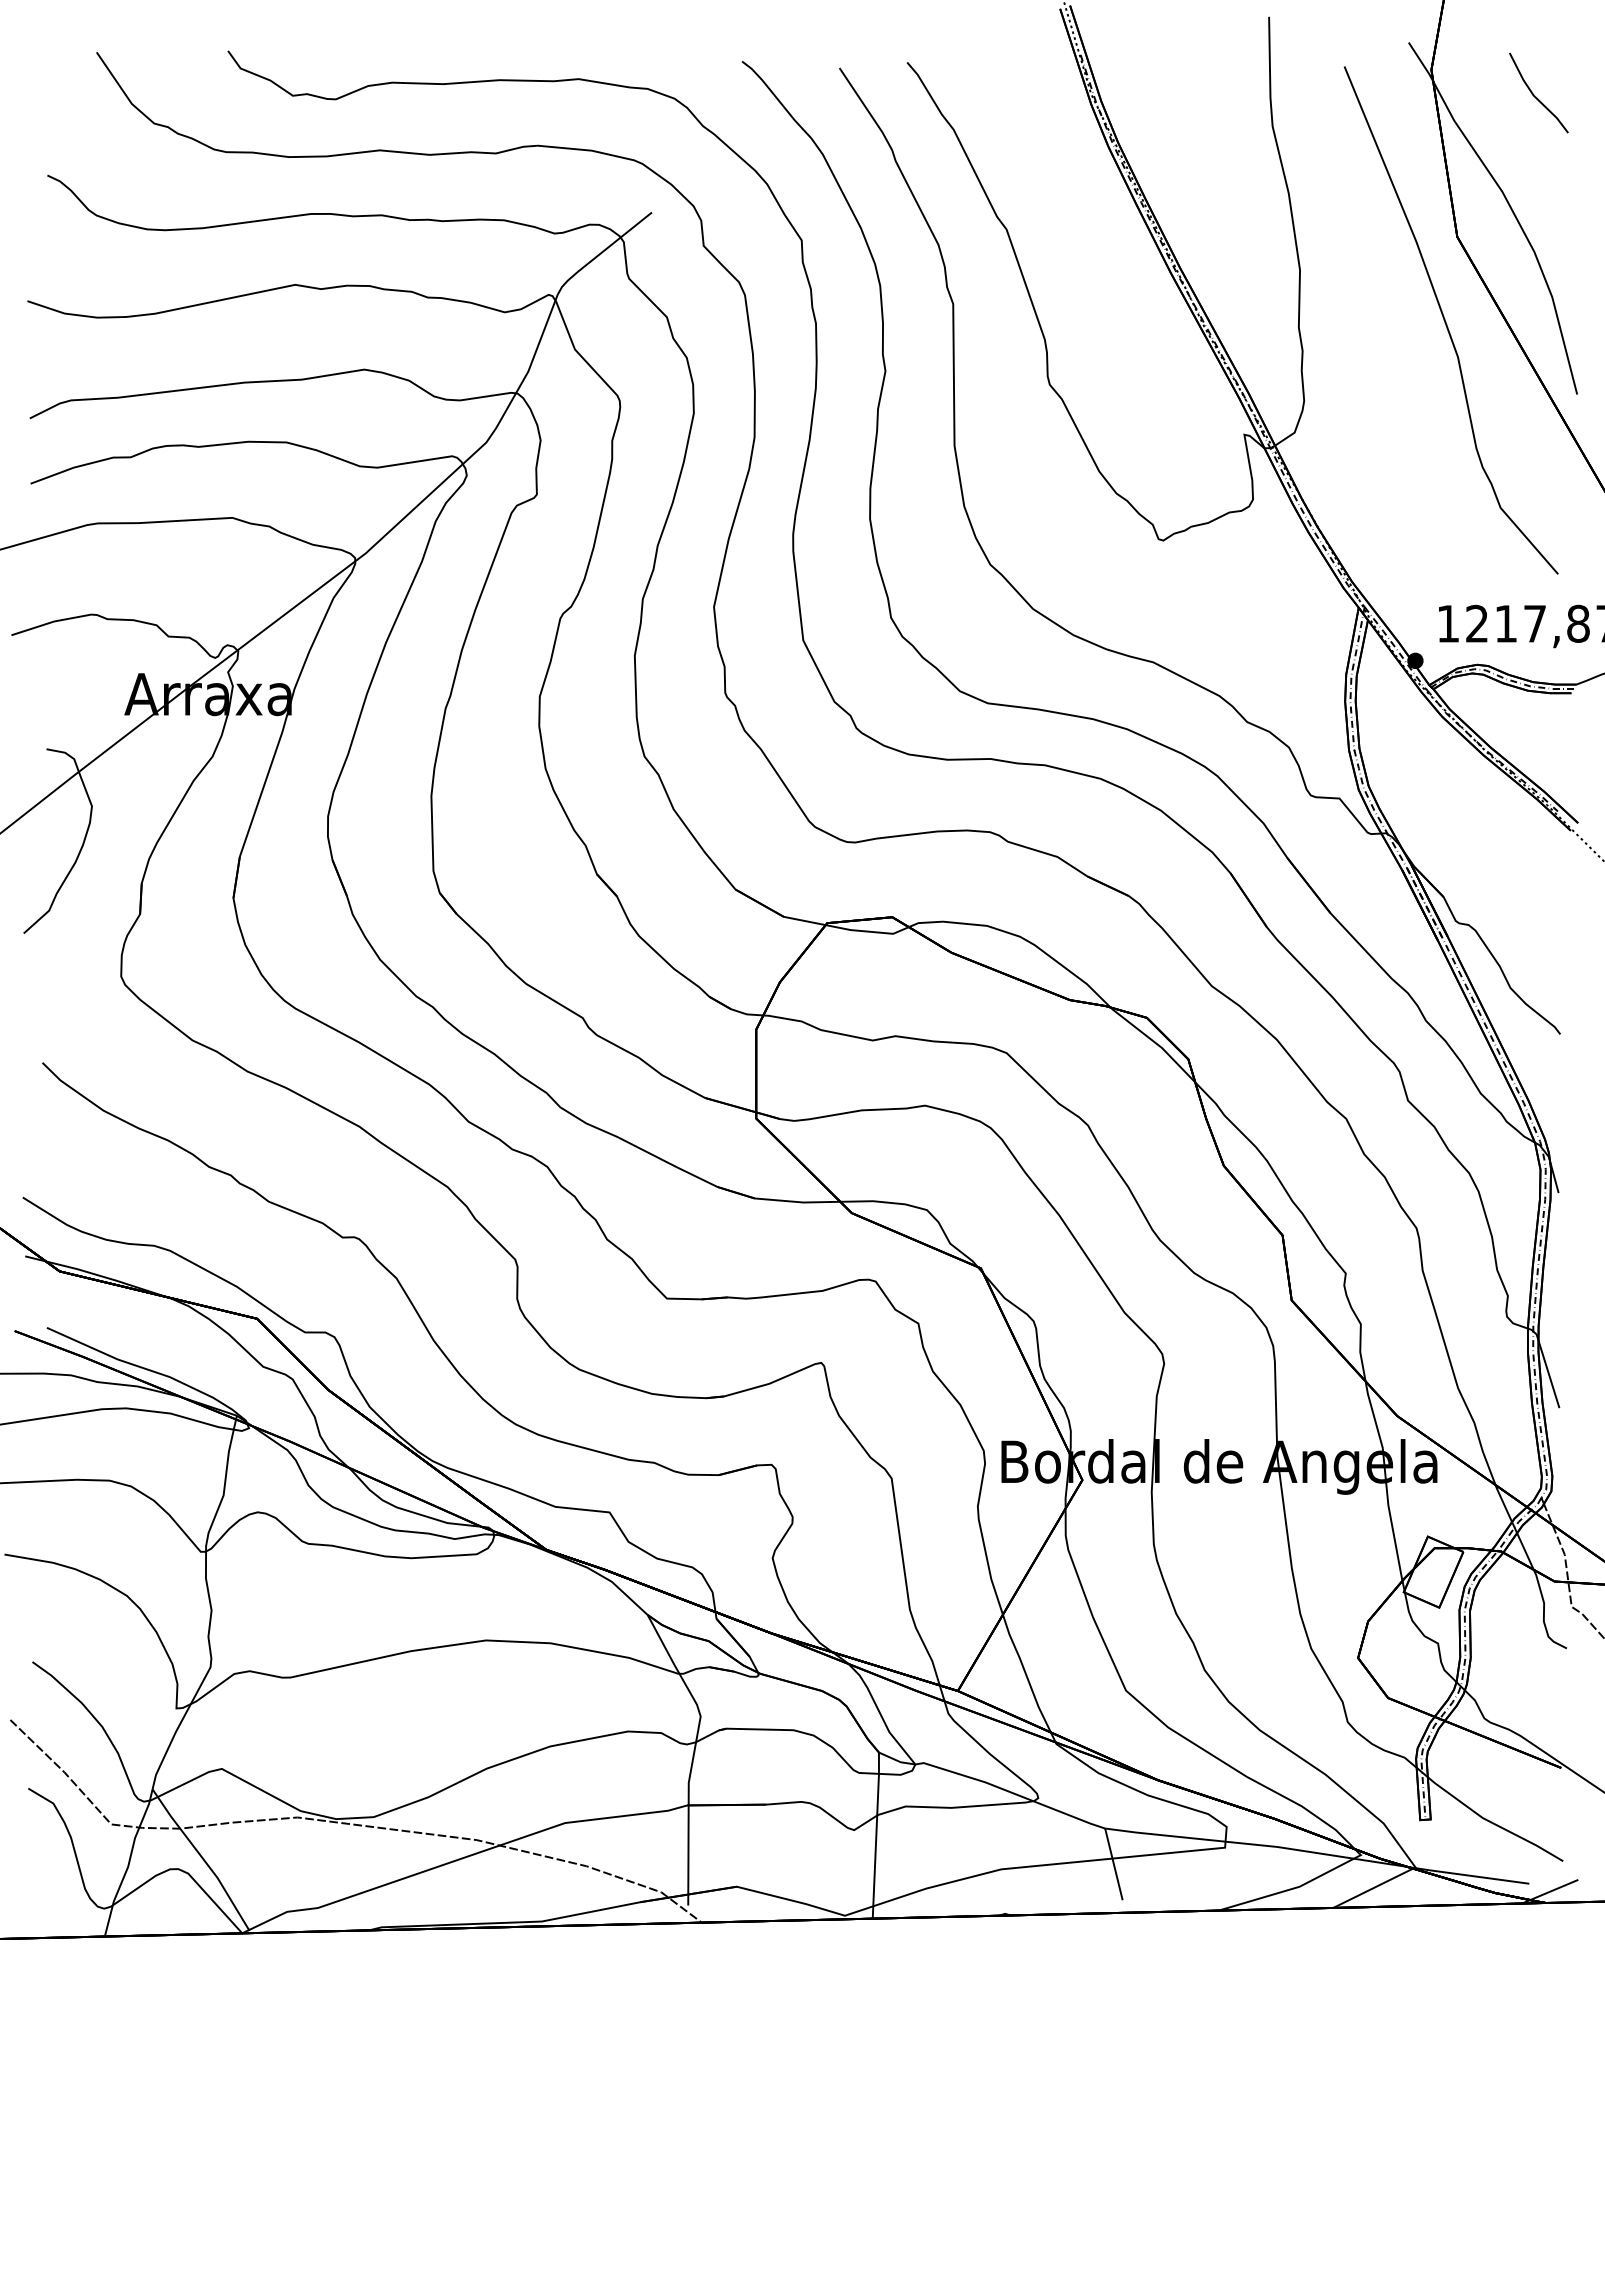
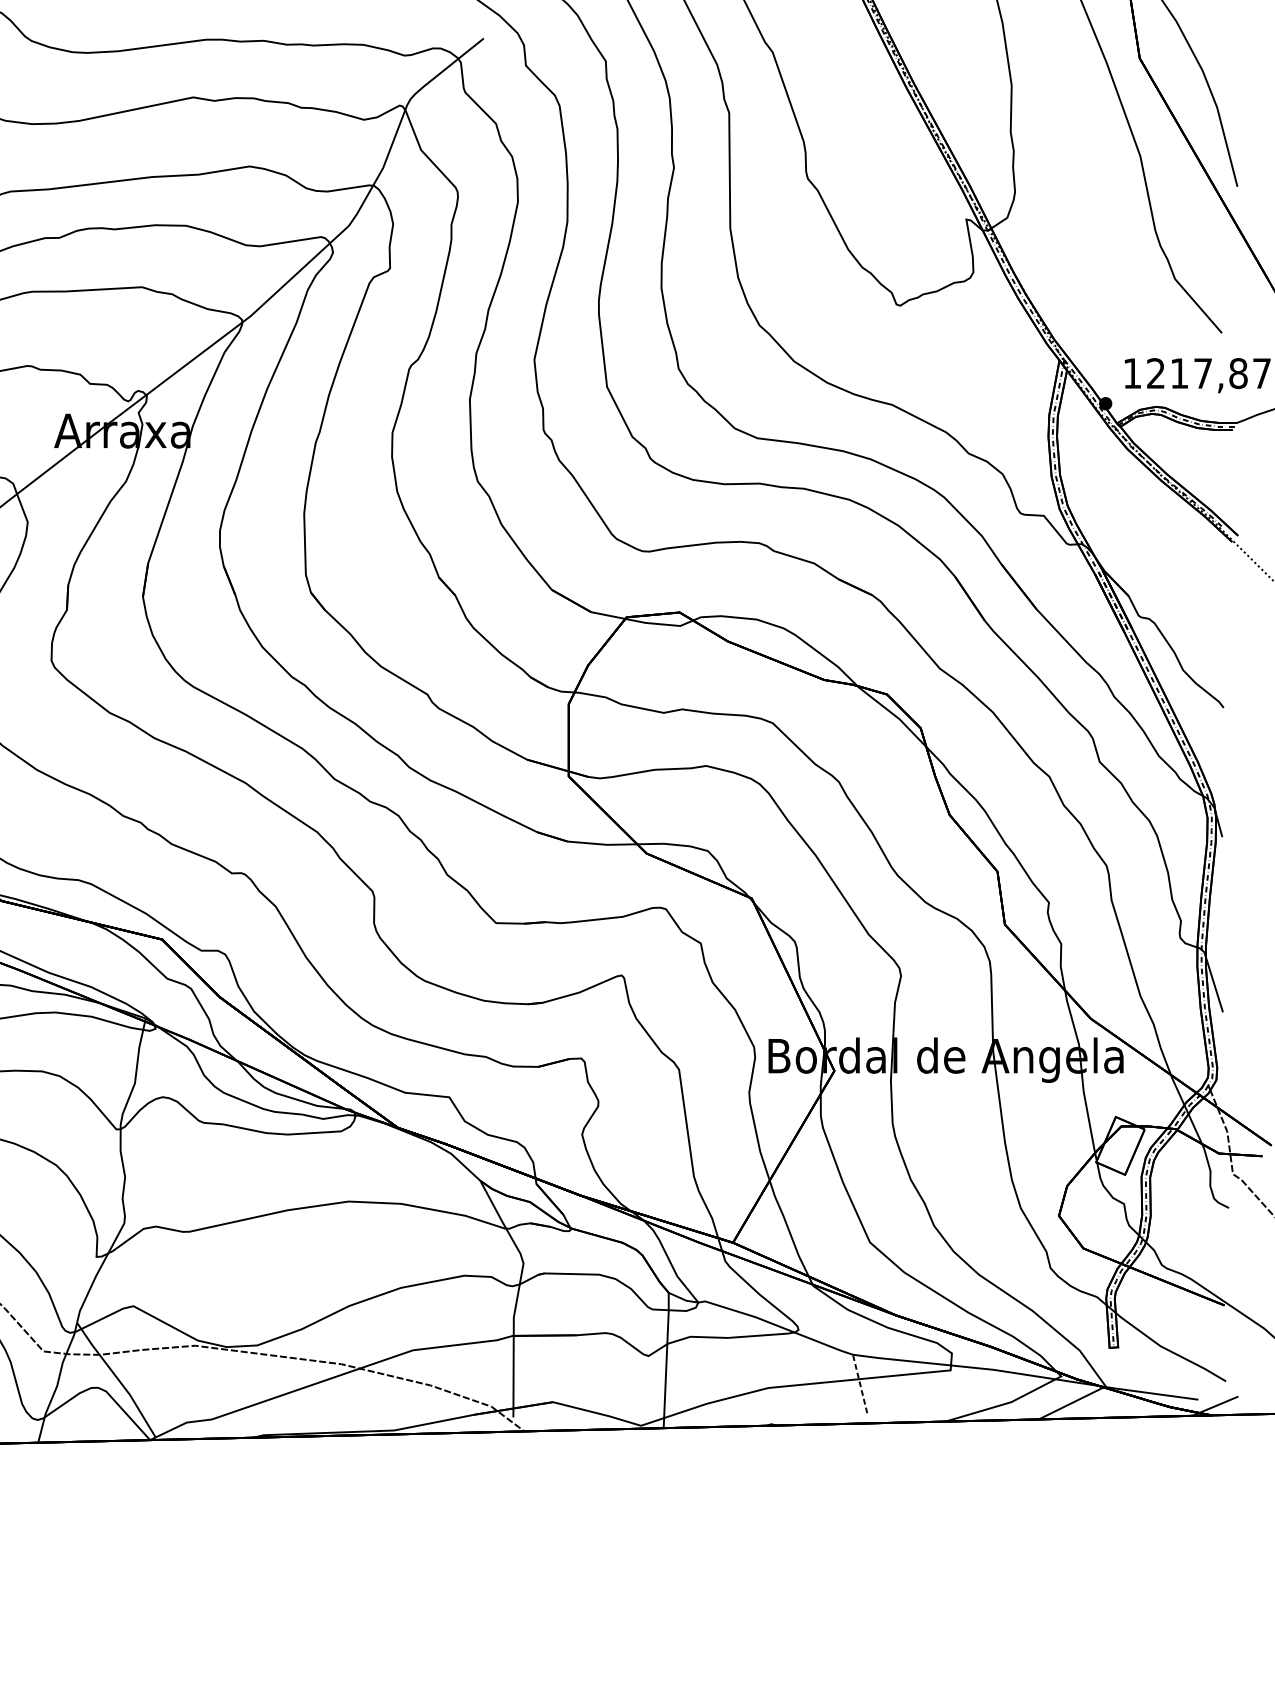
line: (1113, 1864) -> (859, 1384), solid -> dashed

